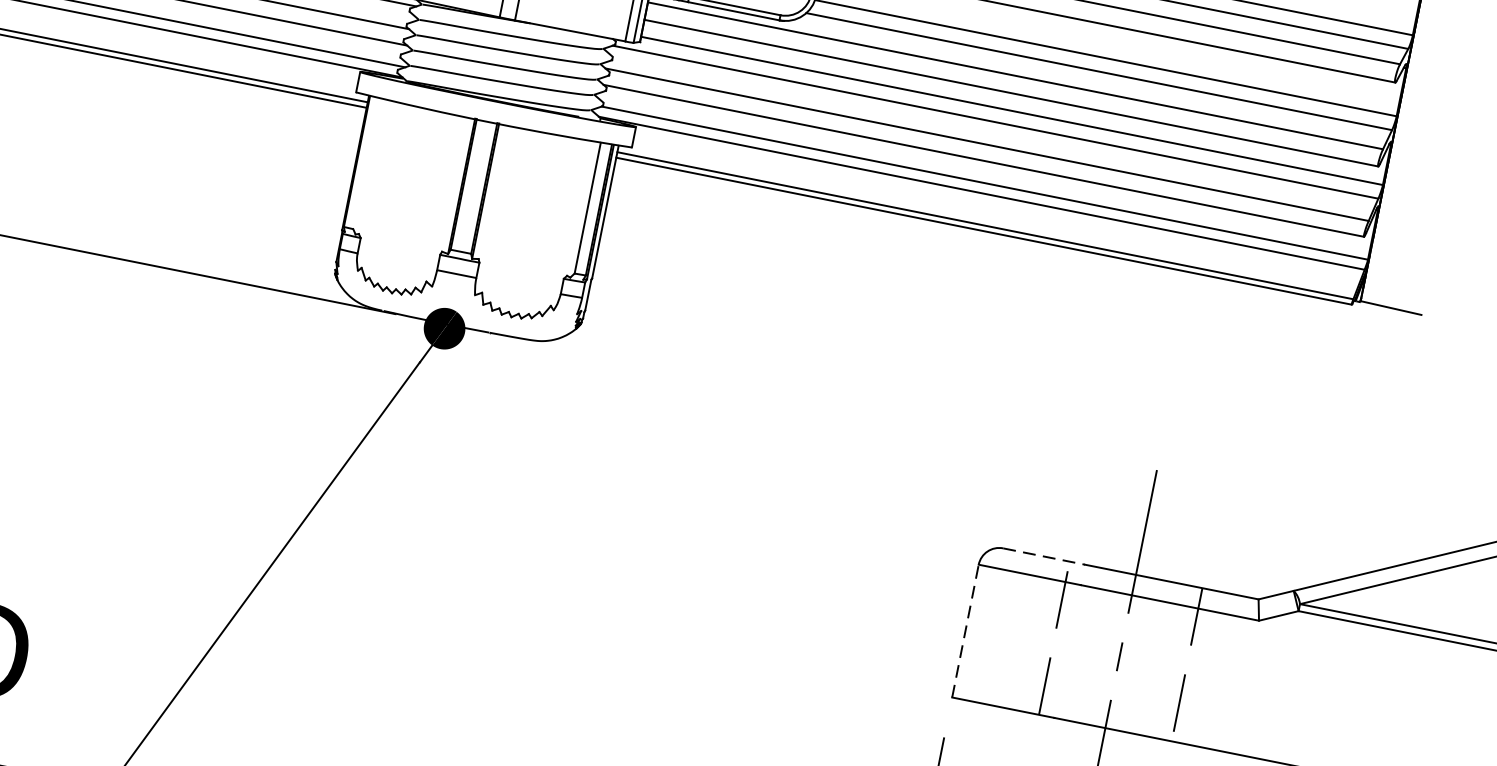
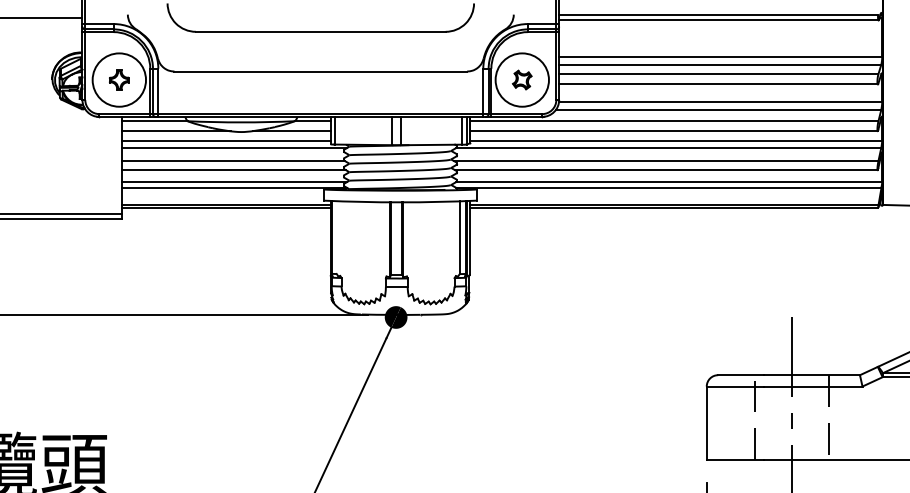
line: (1043, 556) -> (740, 375), dashed -> solid
line: (964, 631) -> (706, 423), dashed -> solid

